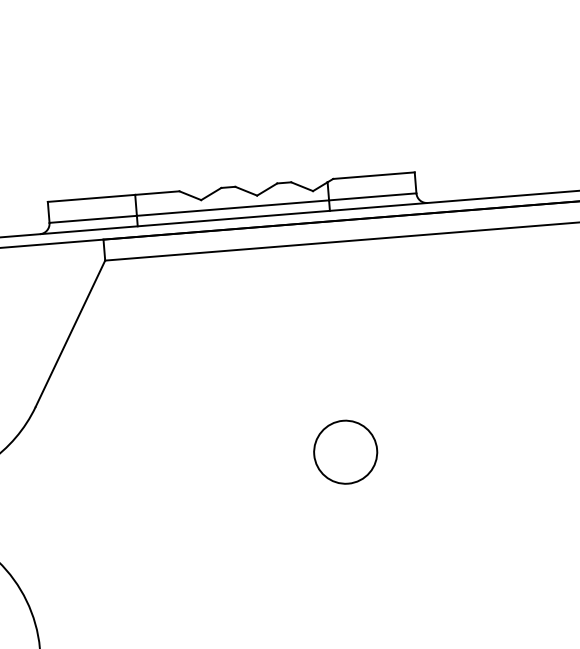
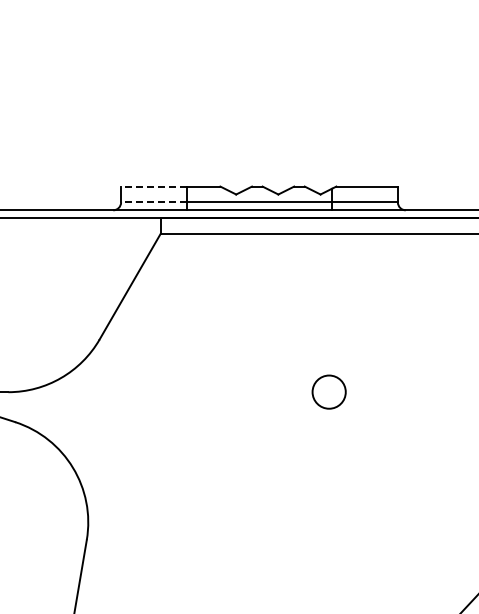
line: (92, 198) -> (154, 186), solid -> dashed
line: (93, 219) -> (154, 202), solid -> dashed
circle: (344, 451) -> (328, 391), size x0.7

